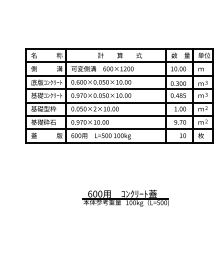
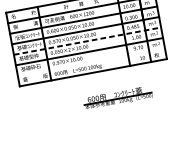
line: (119, 102) -> (87, 41), solid -> dashed
line: (118, 129) -> (90, 62), removed
part: (125, 197) -> (117, 97), moved

